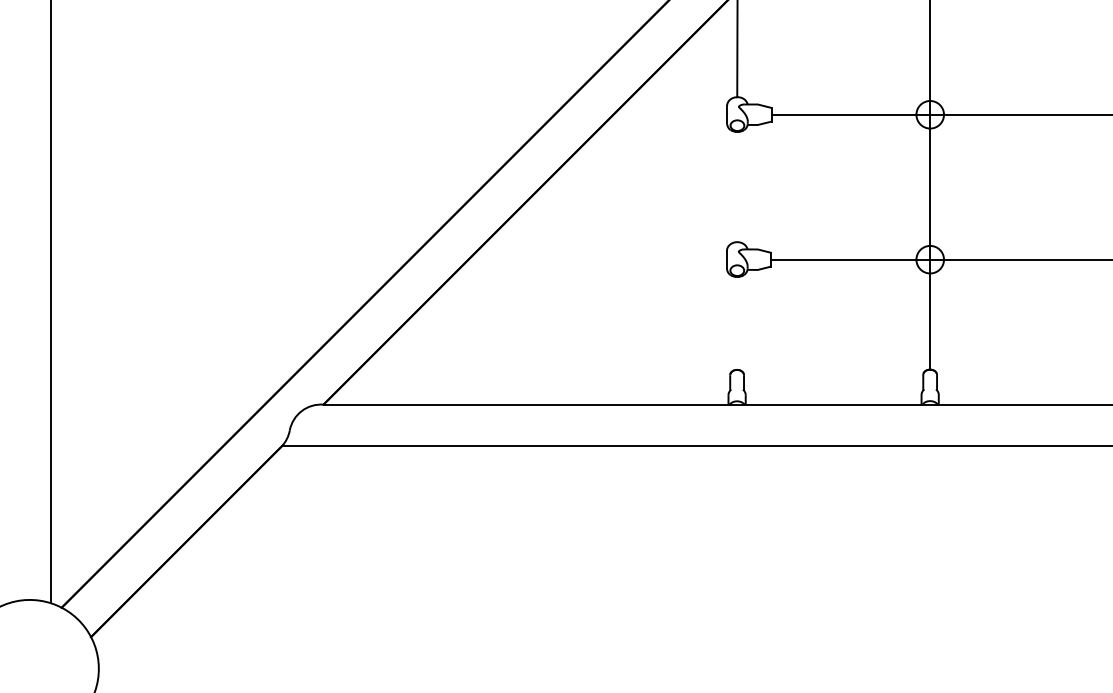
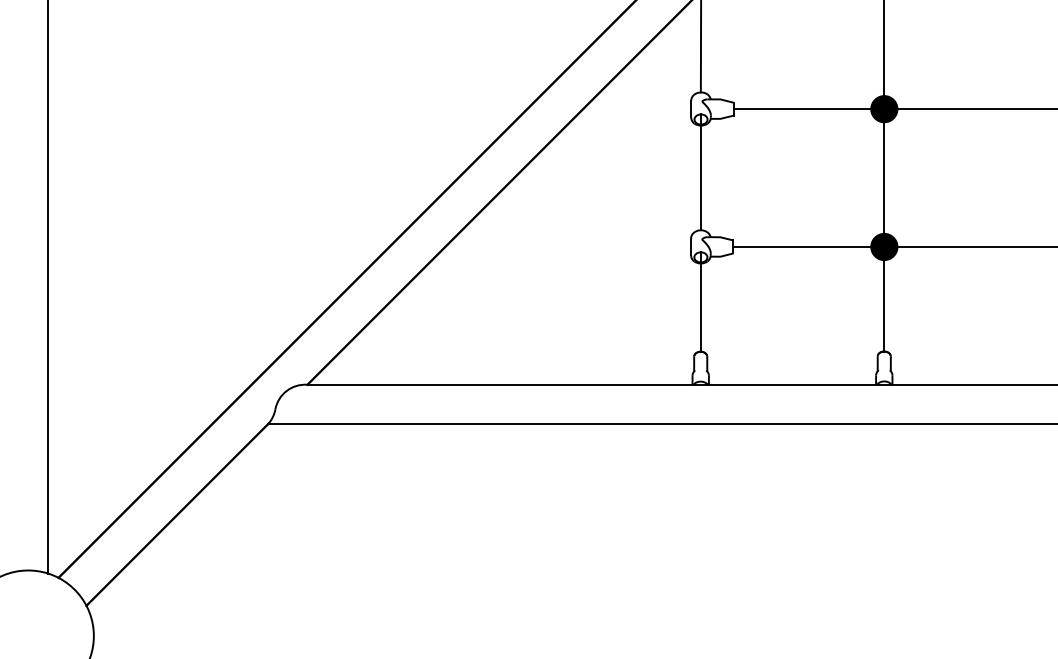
fill: (930, 114) -> (884, 108), added
line: (737, 181) -> (701, 172), added
fill: (930, 259) -> (884, 246), added
line: (737, 317) -> (701, 301), added

